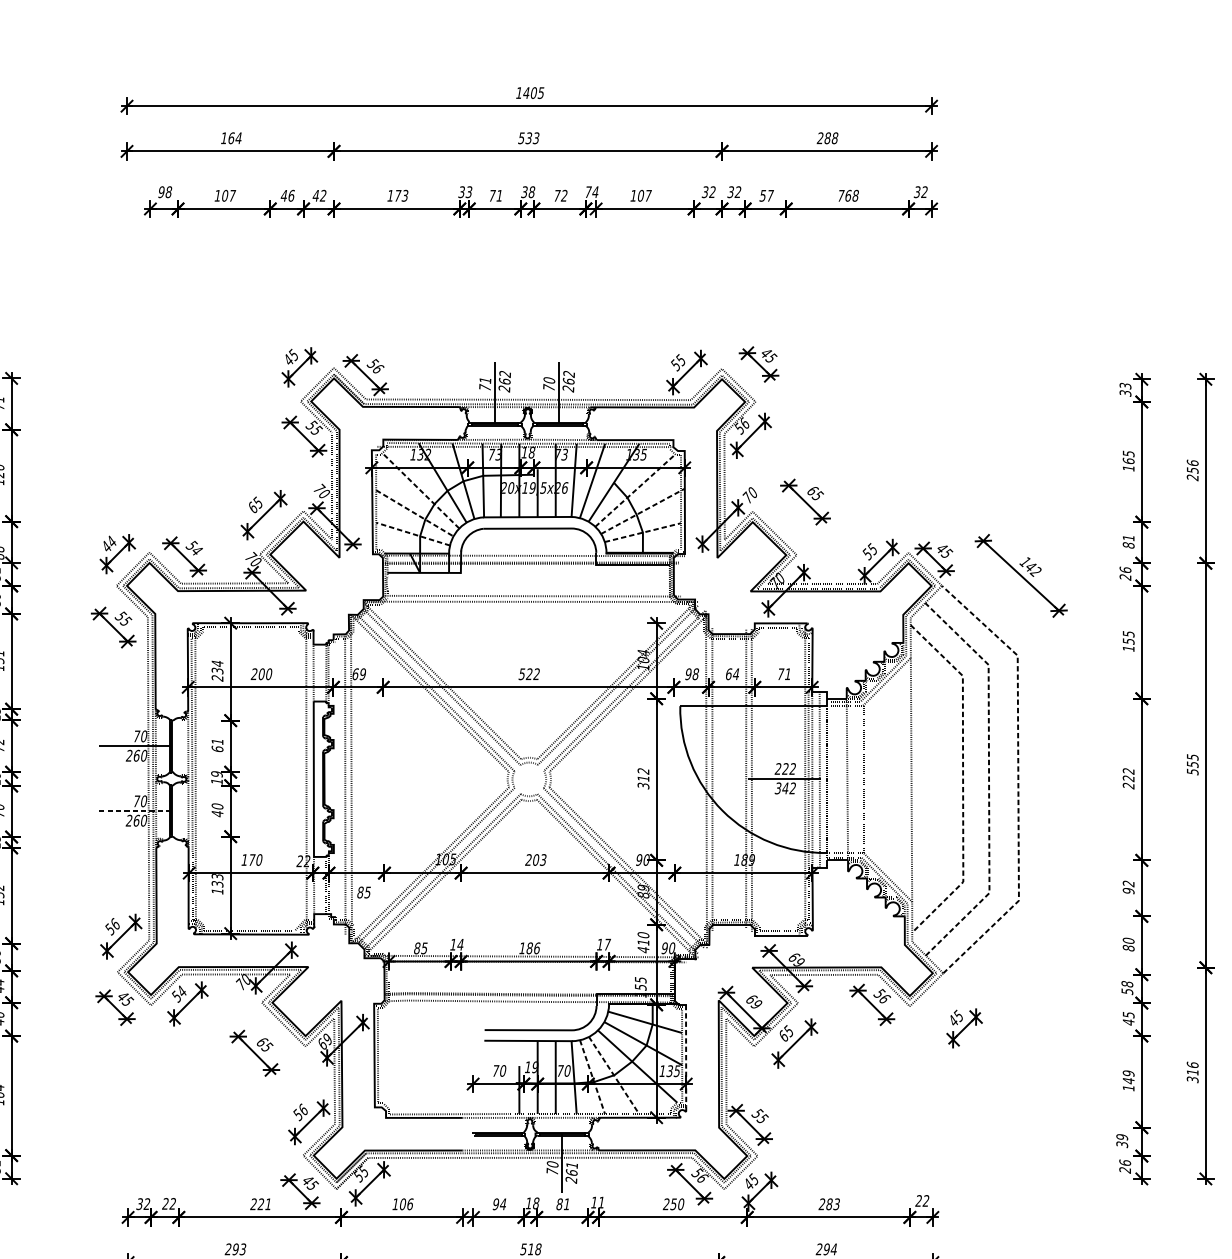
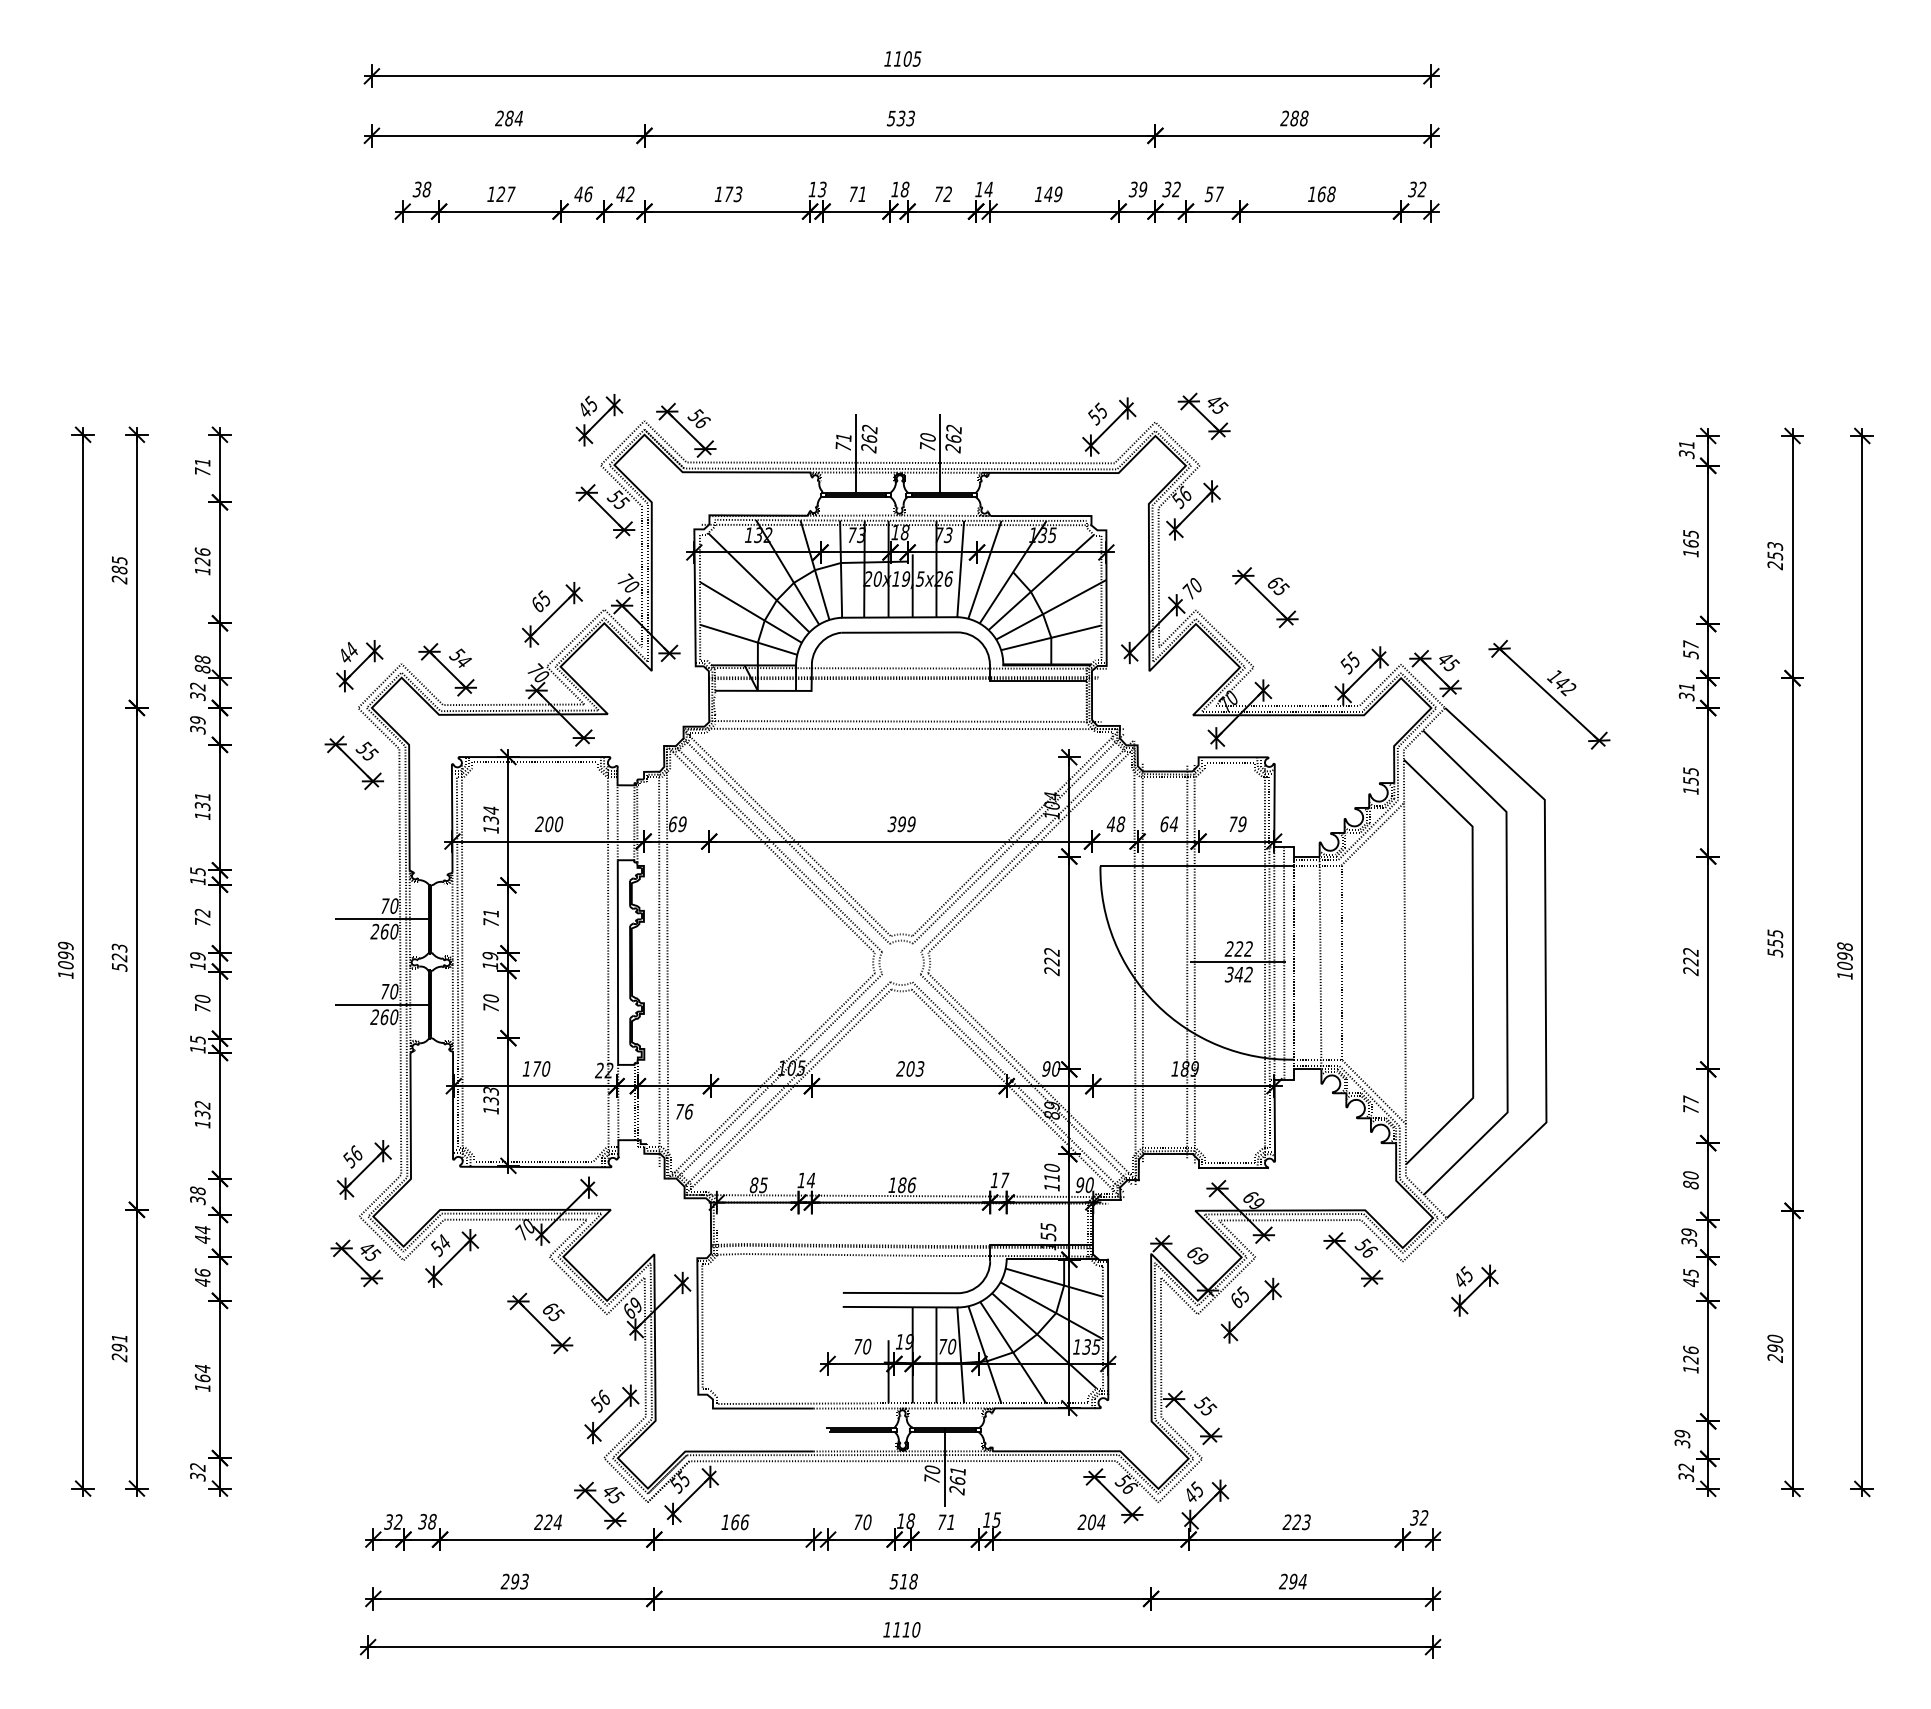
text: (526, 92) -> (897, 58), 1405 -> 1105
text: (227, 138) -> (504, 118), 164 -> 284
text: (160, 192) -> (416, 189), 98 -> 38
text: (461, 192) -> (812, 189), 33 -> 13
text: (523, 192) -> (894, 189), 38 -> 18
text: (588, 192) -> (979, 189), 74 -> 14
text: (712, 192) -> (1142, 189), 32 -> 39
text: (224, 195) -> (500, 194), 107 -> 127
text: (644, 195) -> (1053, 194), 107 -> 149
text: (841, 195) -> (1312, 193), 768 -> 168
text: (1125, 385) -> (1686, 444), 33 -> 31
text: (1192, 462) -> (1775, 545), 256 -> 253
line: (420, 490) -> (758, 582), dashed -> solid
line: (635, 490) -> (1041, 582), dashed -> solid
line: (643, 511) -> (1051, 609), dashed -> solid
line: (415, 513) -> (751, 612), dashed -> solid
line: (643, 532) -> (1051, 637), dashed -> solid
line: (412, 533) -> (748, 639), dashed -> solid
text: (1128, 541) -> (1690, 649), 81 -> 57
text: (1125, 573) -> (1686, 691), 26 -> 31
text: (529, 674) -> (902, 824), 522 -> 399
text: (687, 674) -> (1110, 824), 98 -> 48
text: (788, 674) -> (1242, 824), 71 -> 79
text: (217, 678) -> (490, 829), 234 -> 134
text: (217, 748) -> (490, 922), 61 -> 71
line: (962, 779) -> (1472, 962), dashed -> solid
line: (989, 779) -> (1507, 962), dashed -> solid
line: (1018, 779) -> (1545, 962), dashed -> solid
text: (643, 782) -> (1051, 966), 312 -> 222
line: (135, 811) -> (383, 1004), dashed -> solid
text: (217, 813) -> (490, 1007), 40 -> 70
text: (1128, 887) -> (1690, 1104), 92 -> 77
text: (364, 892) -> (684, 1111), 85 -> 76
text: (643, 950) -> (1051, 1187), 410 -> 110
text: (1127, 987) -> (1689, 1236), 58 -> 39
line: (686, 1056) -> (1108, 1327), dashed -> solid
text: (1192, 1072) -> (1775, 1348), 316 -> 290
line: (614, 1075) -> (1013, 1352), dashed -> solid
text: (1128, 1076) -> (1690, 1354), 149 -> 126
line: (592, 1077) -> (985, 1355), dashed -> solid
text: (1125, 1166) -> (1686, 1472), 26 -> 32
text: (917, 1200) -> (1413, 1517), 22 -> 32
text: (601, 1202) -> (996, 1519), 11 -> 15
text: (169, 1203) -> (427, 1521), 22 -> 38
text: (267, 1203) -> (557, 1521), 221 -> 224
text: (403, 1203) -> (735, 1521), 106 -> 166
text: (499, 1204) -> (862, 1522), 94 -> 70
text: (559, 1204) -> (941, 1522), 81 -> 71
text: (677, 1204) -> (1096, 1522), 250 -> 204
text: (829, 1204) -> (1296, 1522), 283 -> 223

